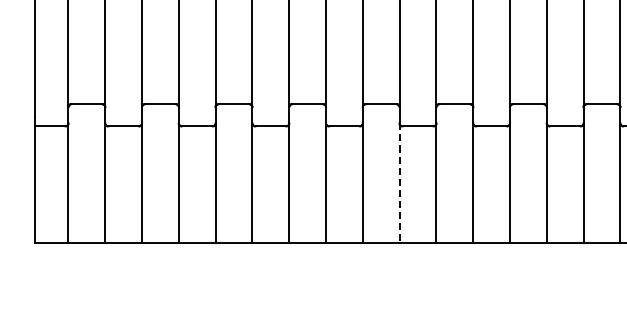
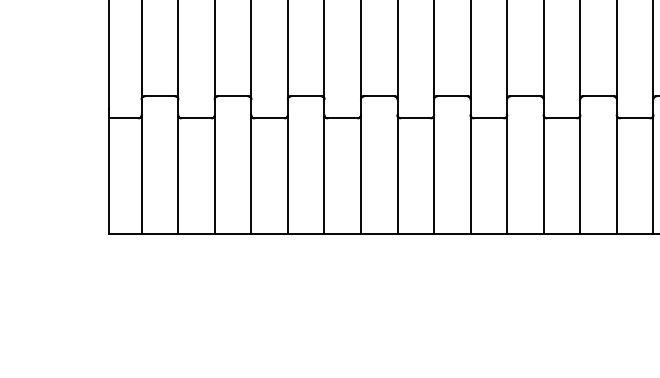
line: (399, 183) -> (470, 175), dashed -> solid

